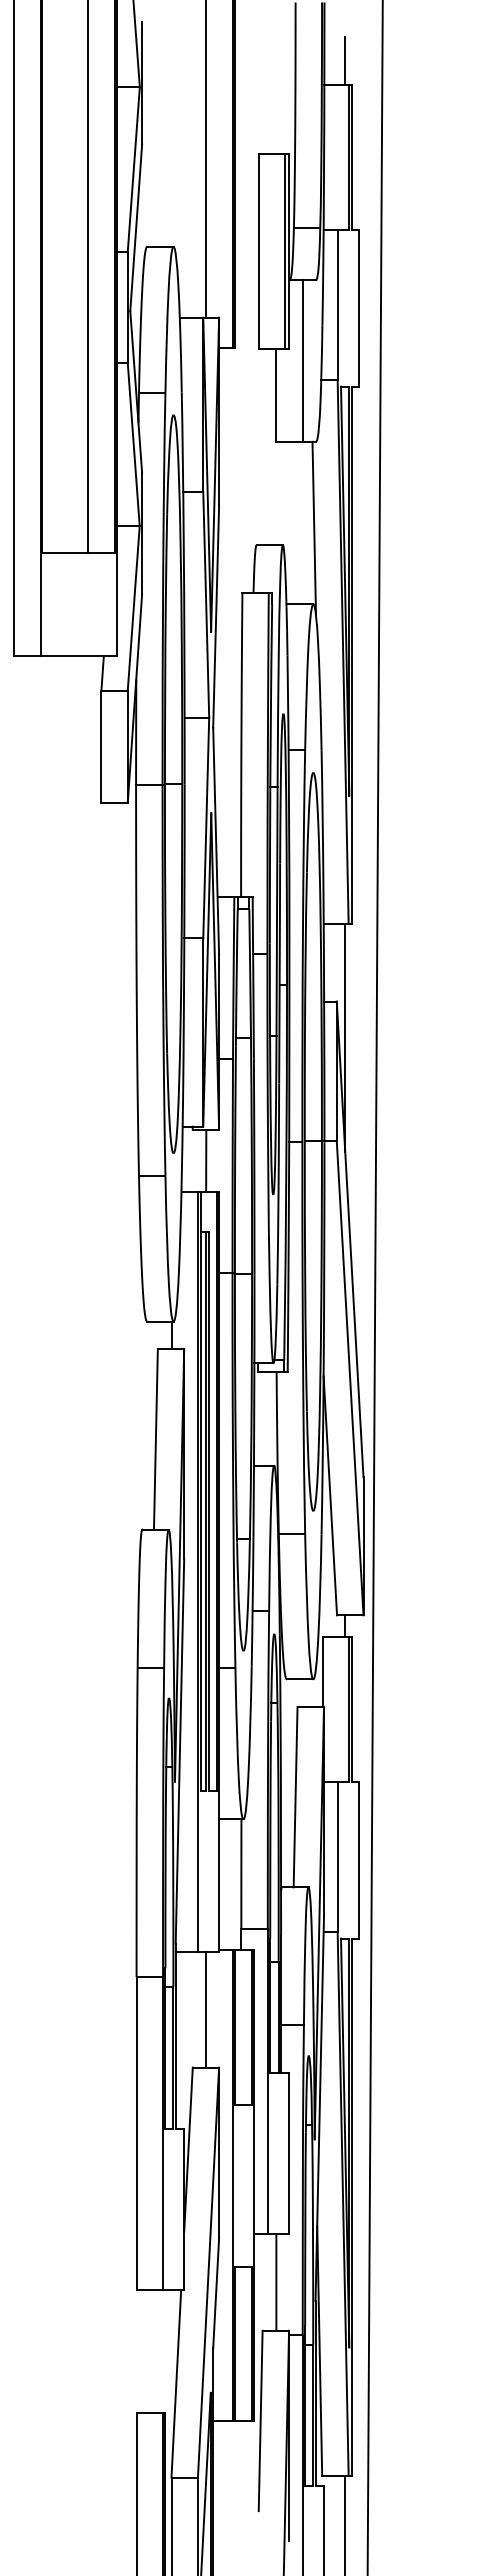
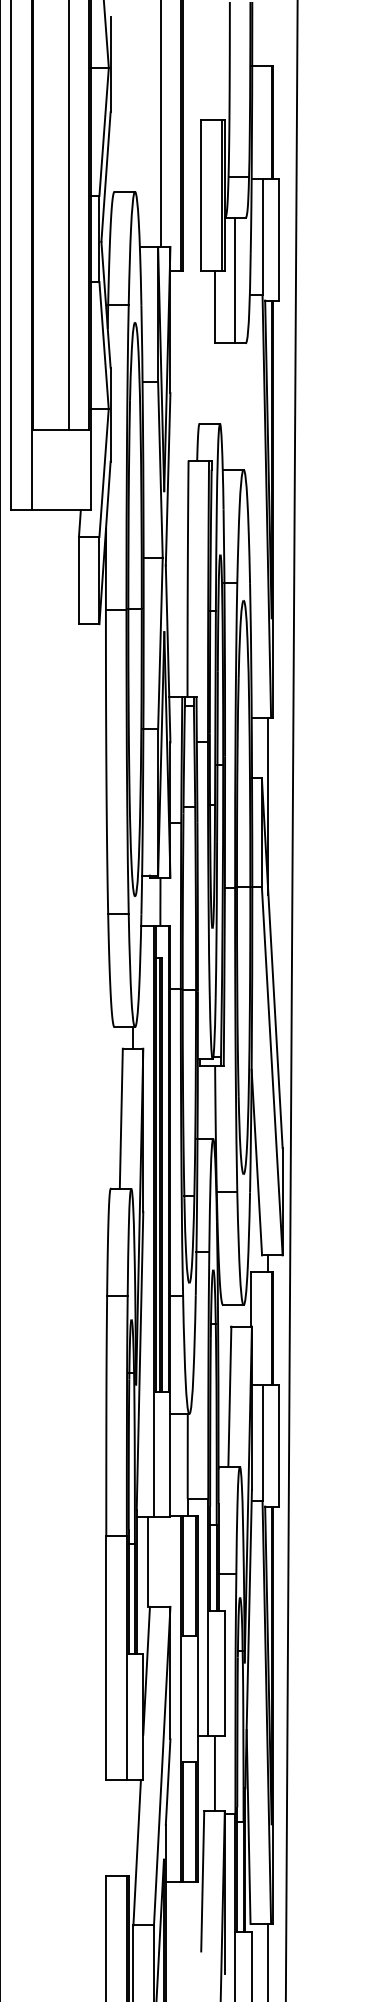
line: (345, 60) -> (268, 47), removed
line: (314, 528) -> (244, 410), removed
line: (206, 2009) -> (148, 1561), moved

